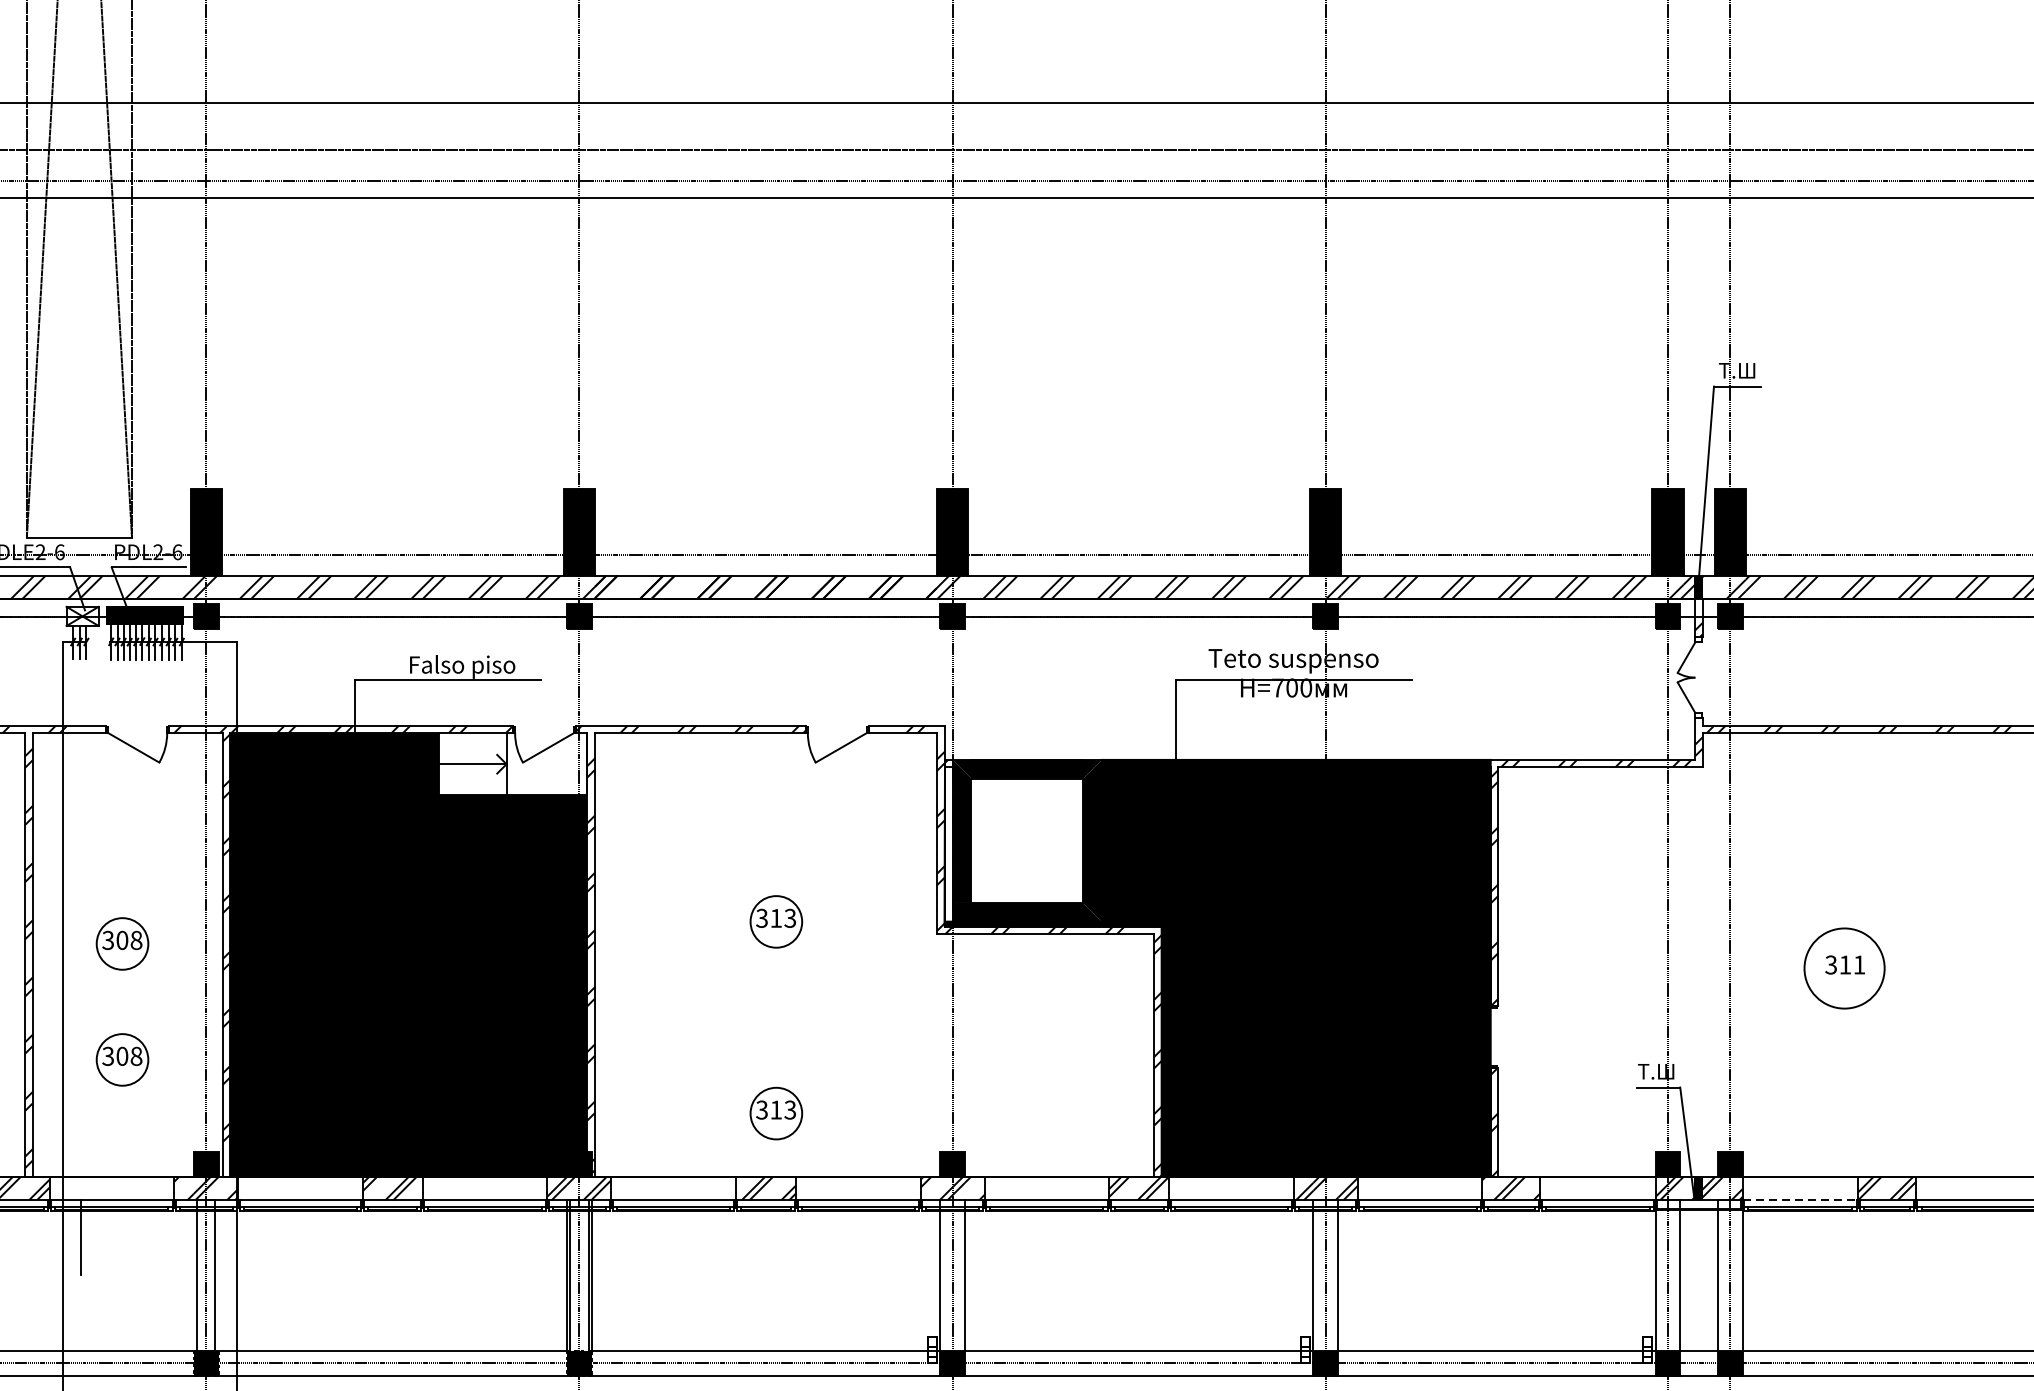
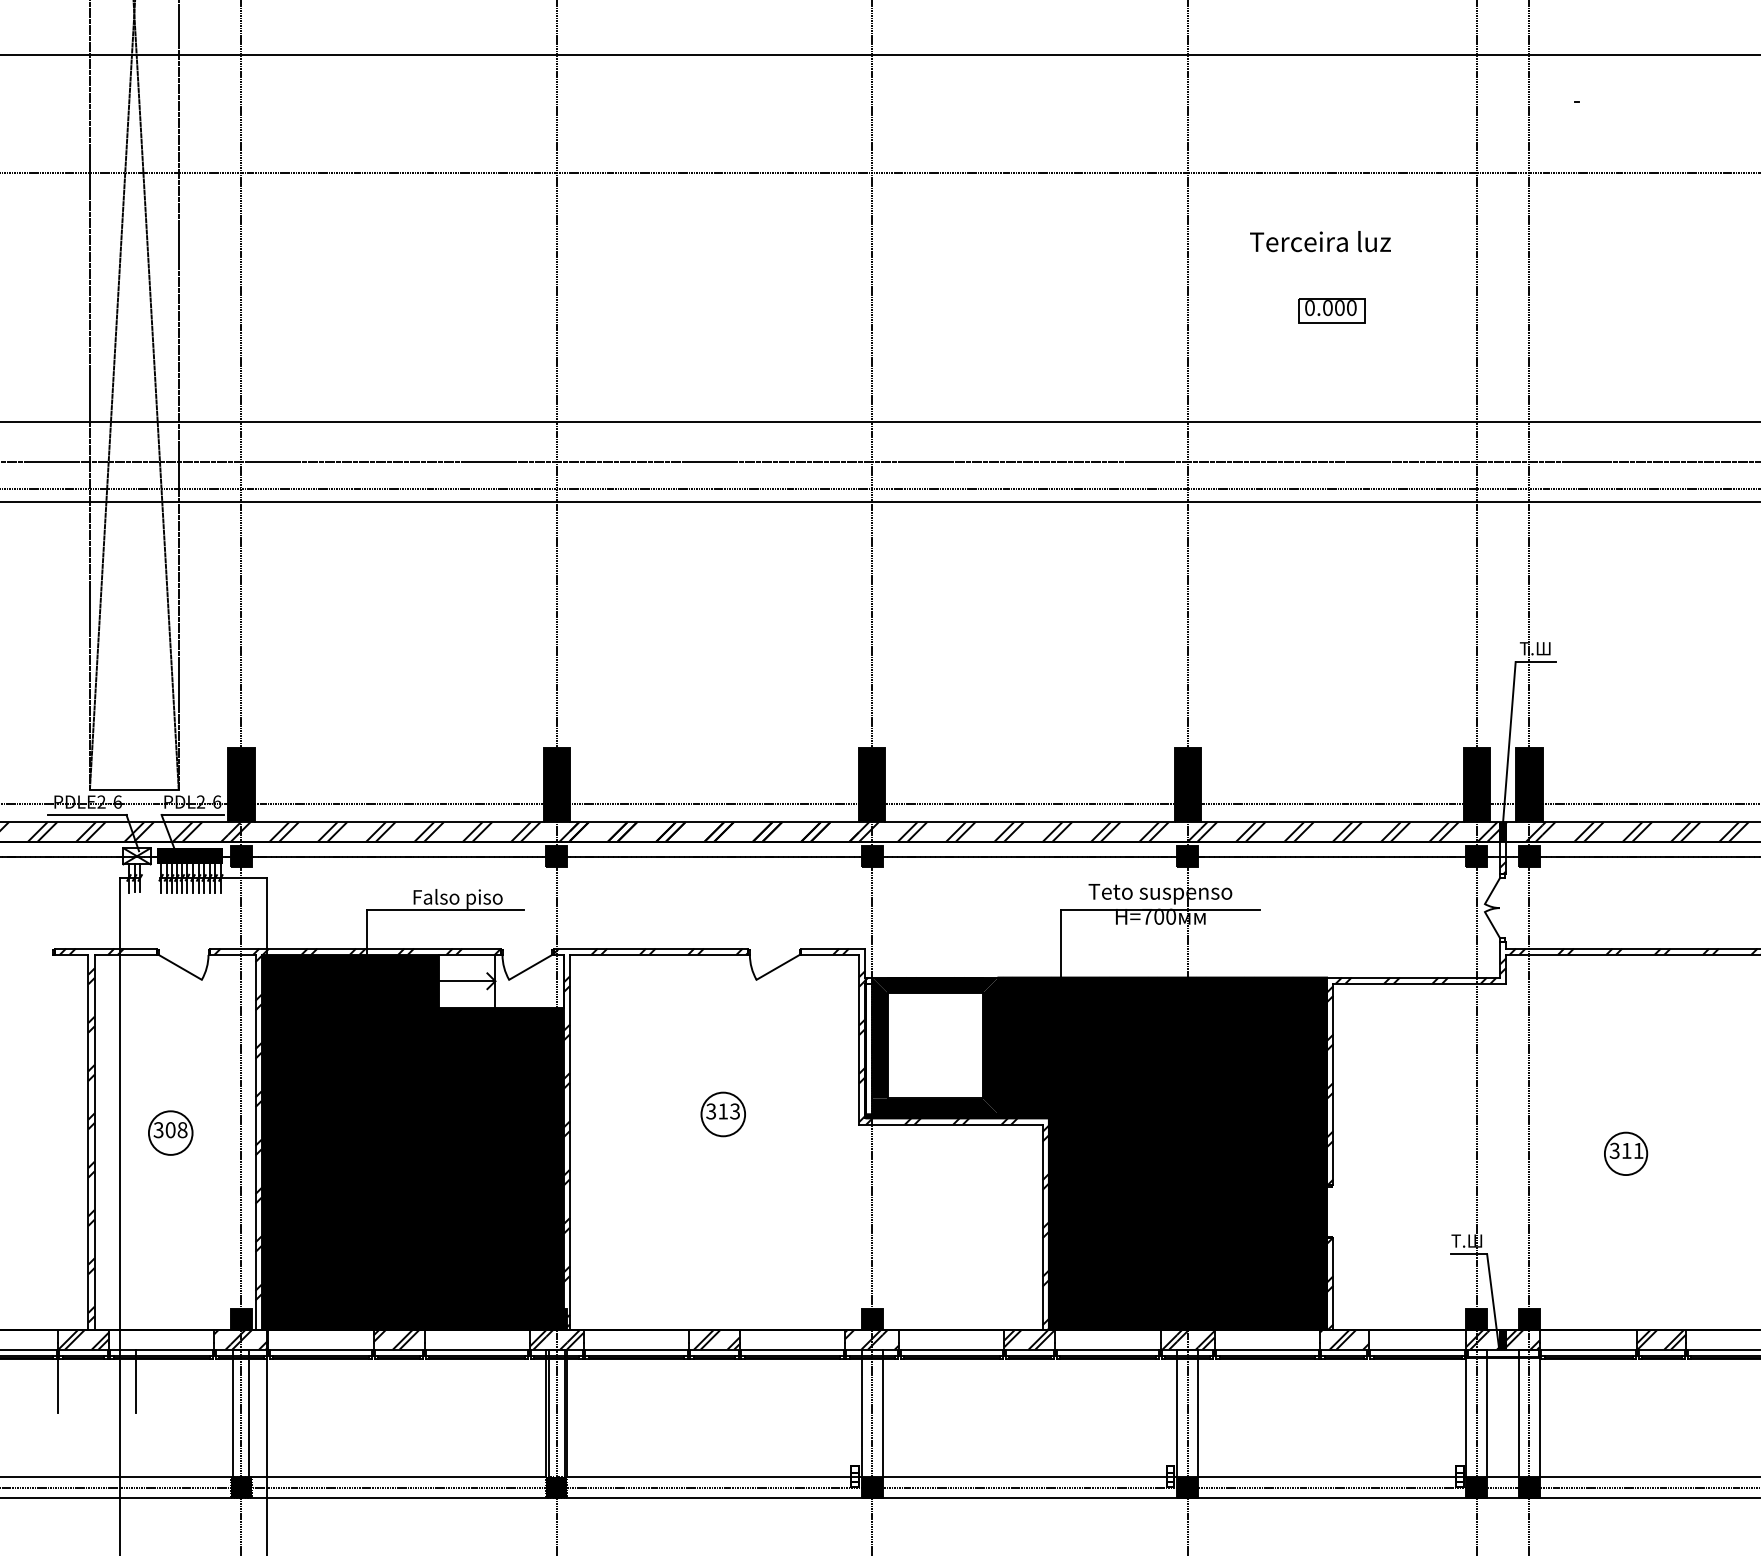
circle: (1843, 968) -> (1625, 1153), size x0.62
part: (122, 1059) -> (170, 1230), removed
part: (775, 1113) -> (722, 1276), removed
line: (1800, 1200) -> (1588, 1349), dashed -> solid

